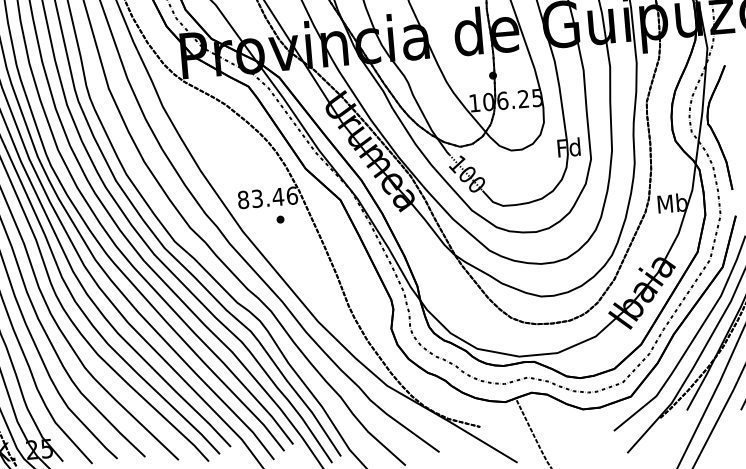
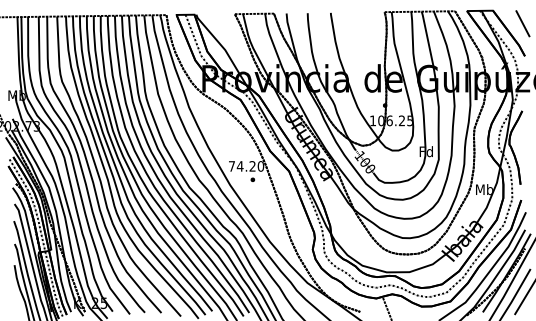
text: (267, 198) -> (246, 166), 83.46 -> 74.20

